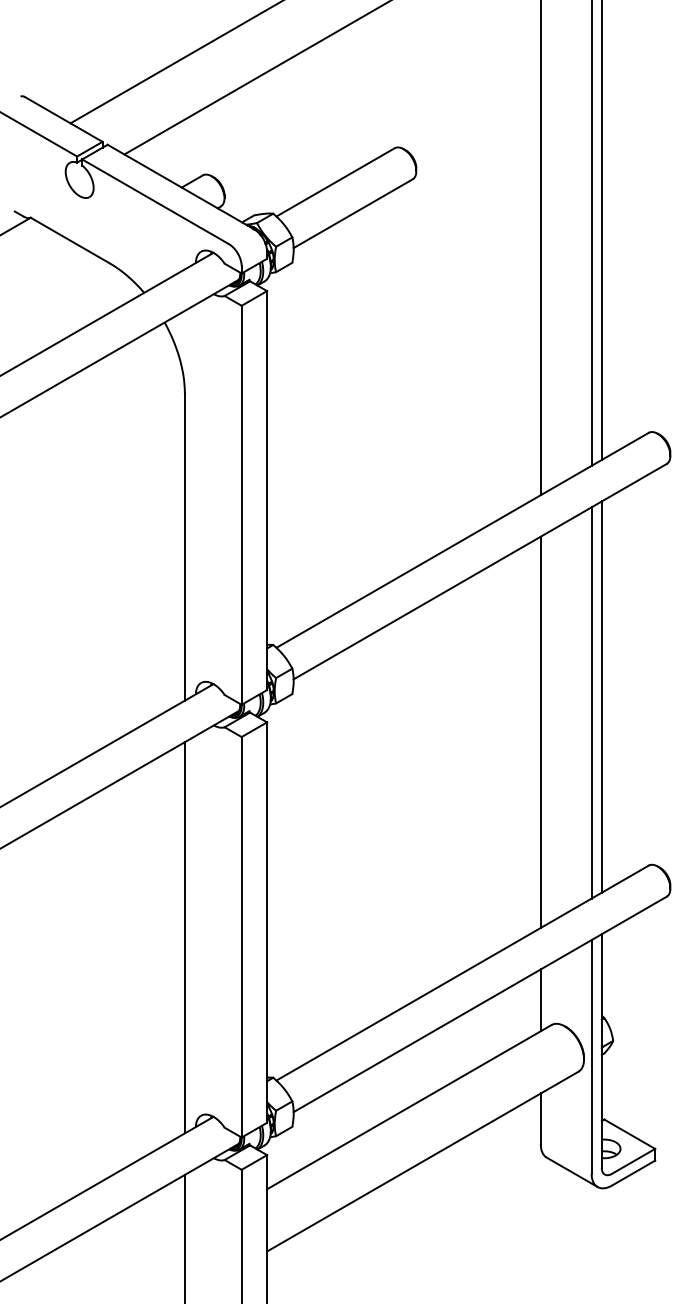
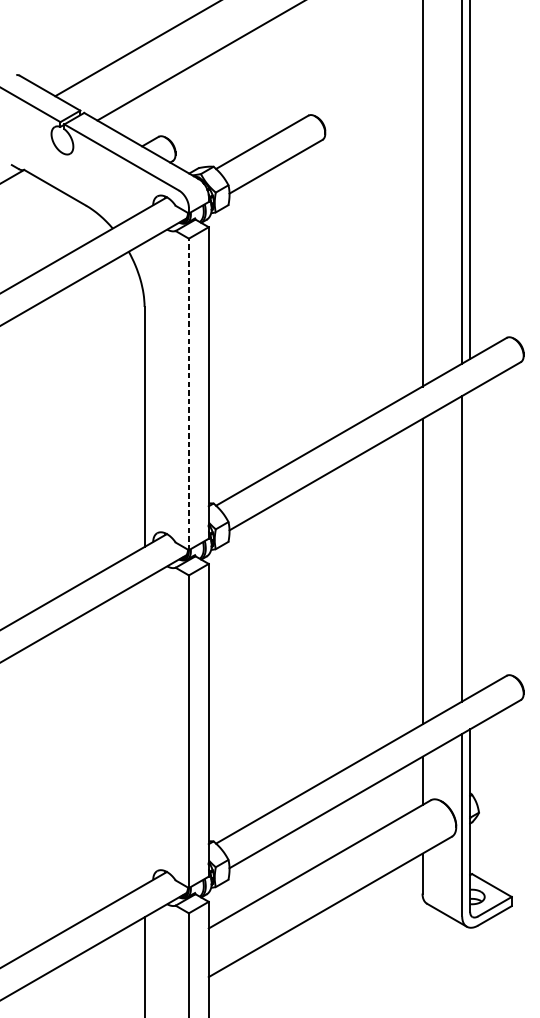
line: (241, 505) -> (188, 394), solid -> dashed
line: (601, 696) -> (469, 543), removed
line: (184, 937) -> (144, 731), removed

